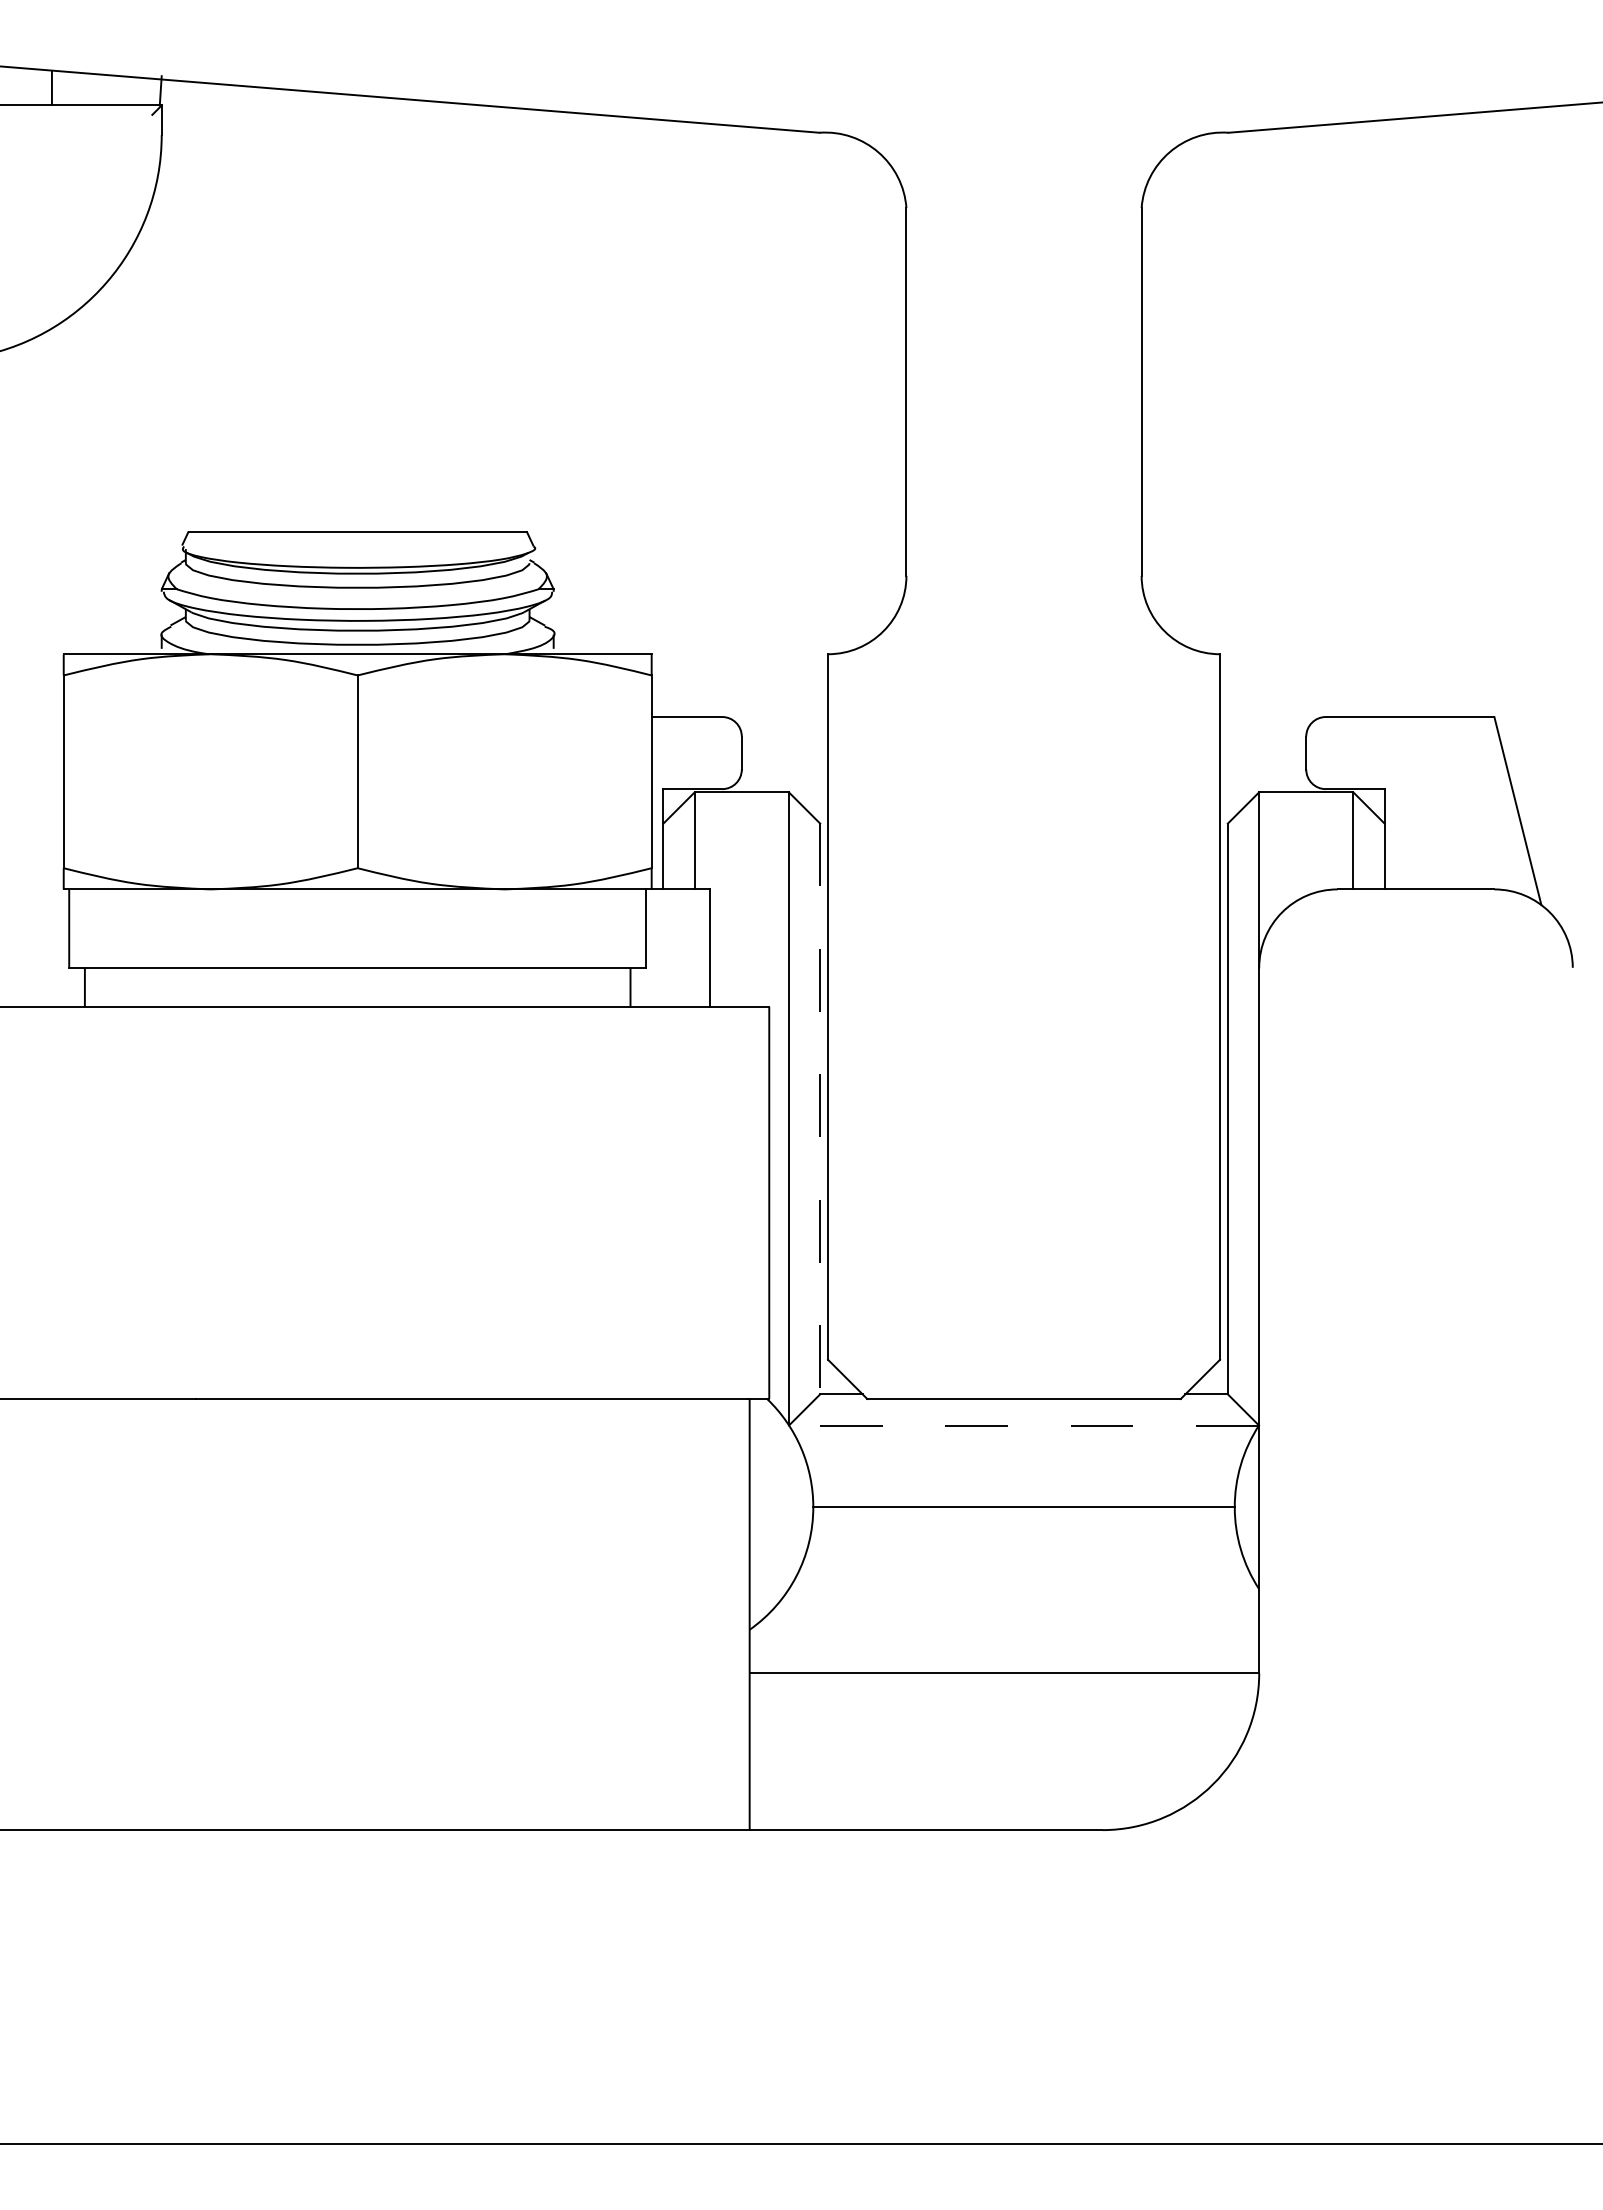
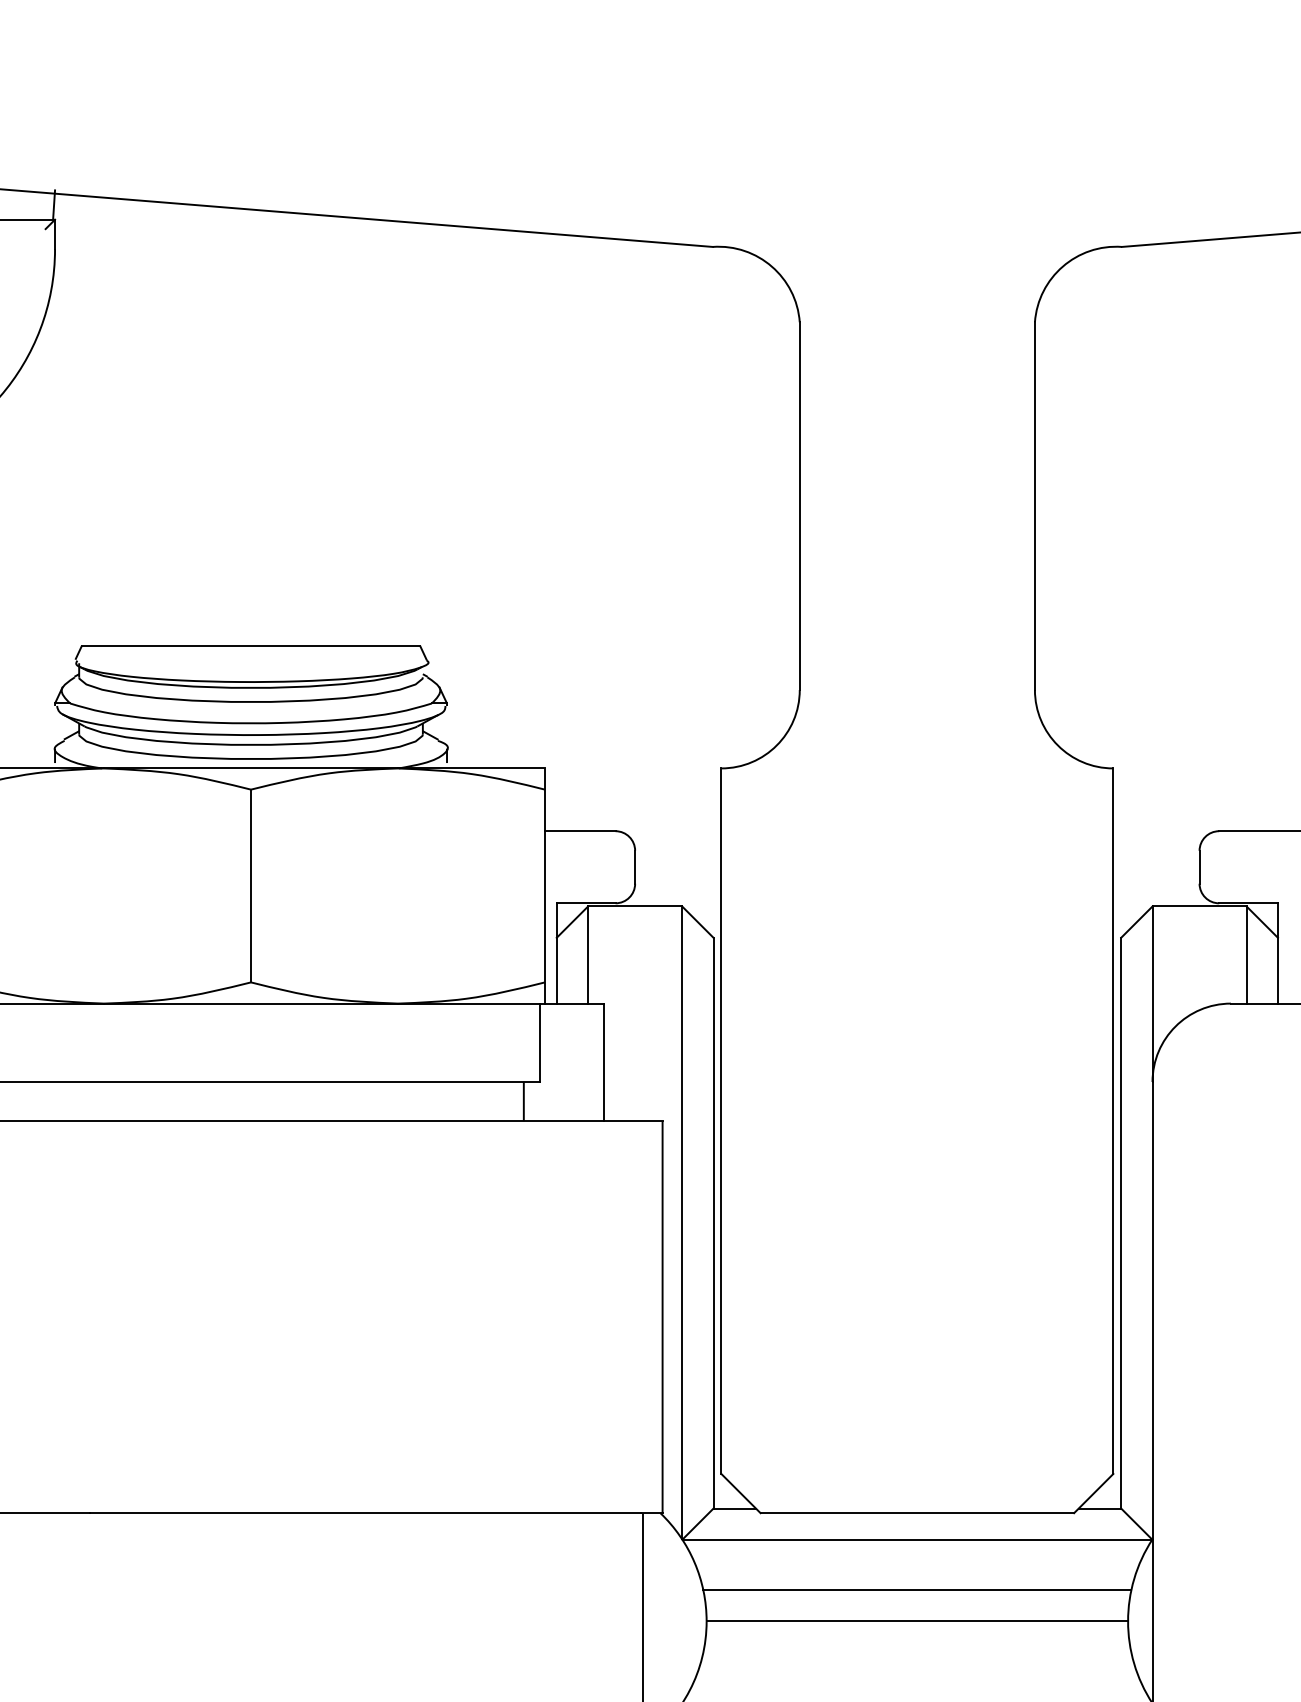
line: (820, 1109) -> (713, 1223), dashed -> solid
line: (1024, 1425) -> (917, 1539), dashed -> solid
line: (1024, 1475) -> (917, 1589), added

